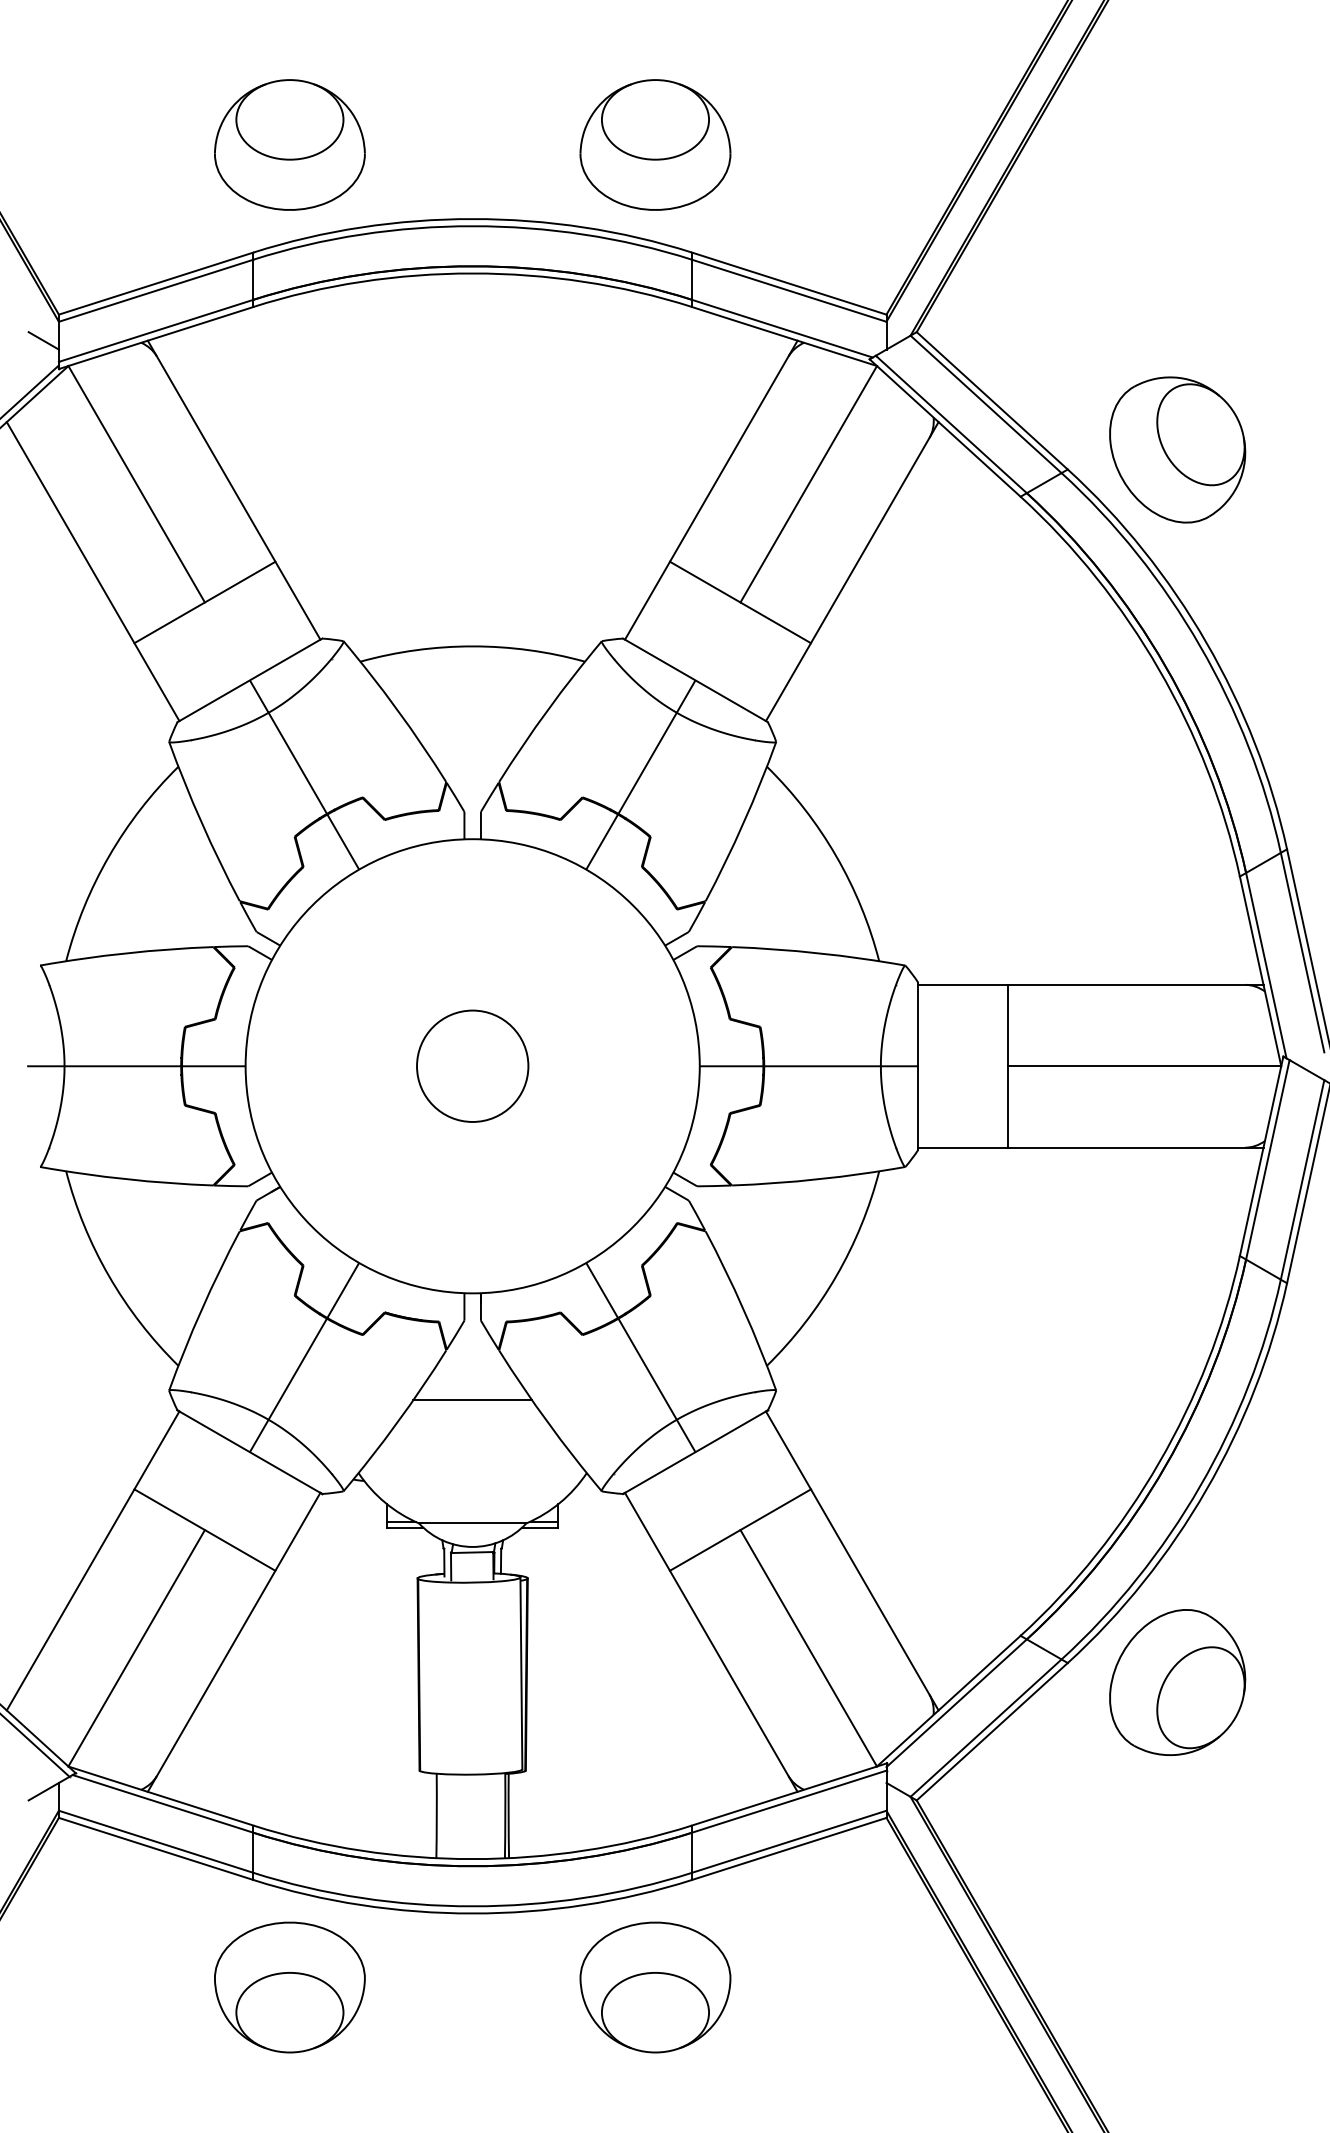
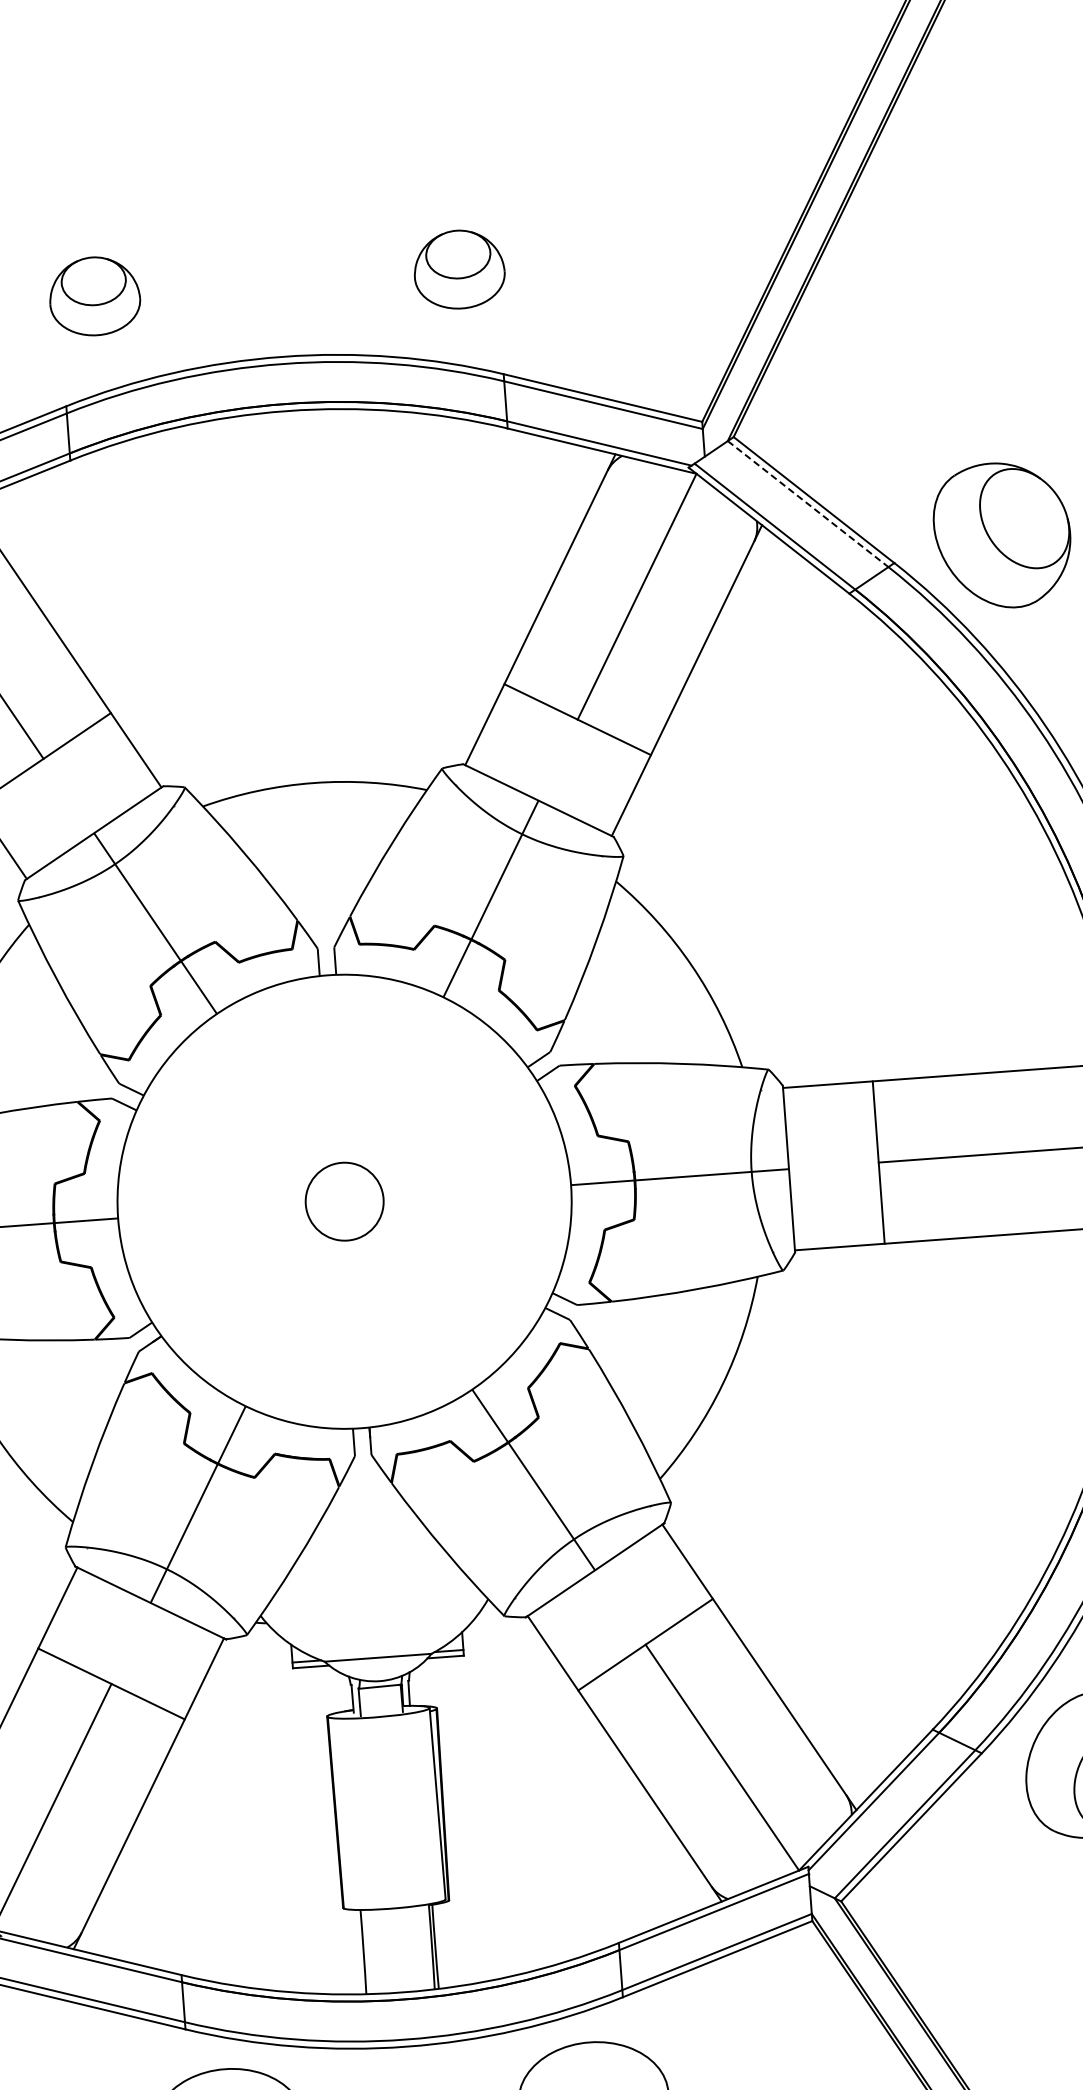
part: (289, 144) -> (94, 295), size x0.6
part: (655, 144) -> (459, 269), size x0.6
line: (986, 404) -> (808, 504), solid -> dashed
circle: (472, 1065) -> (344, 1201), size x0.7
line: (472, 1400) -> (368, 1535), removed

